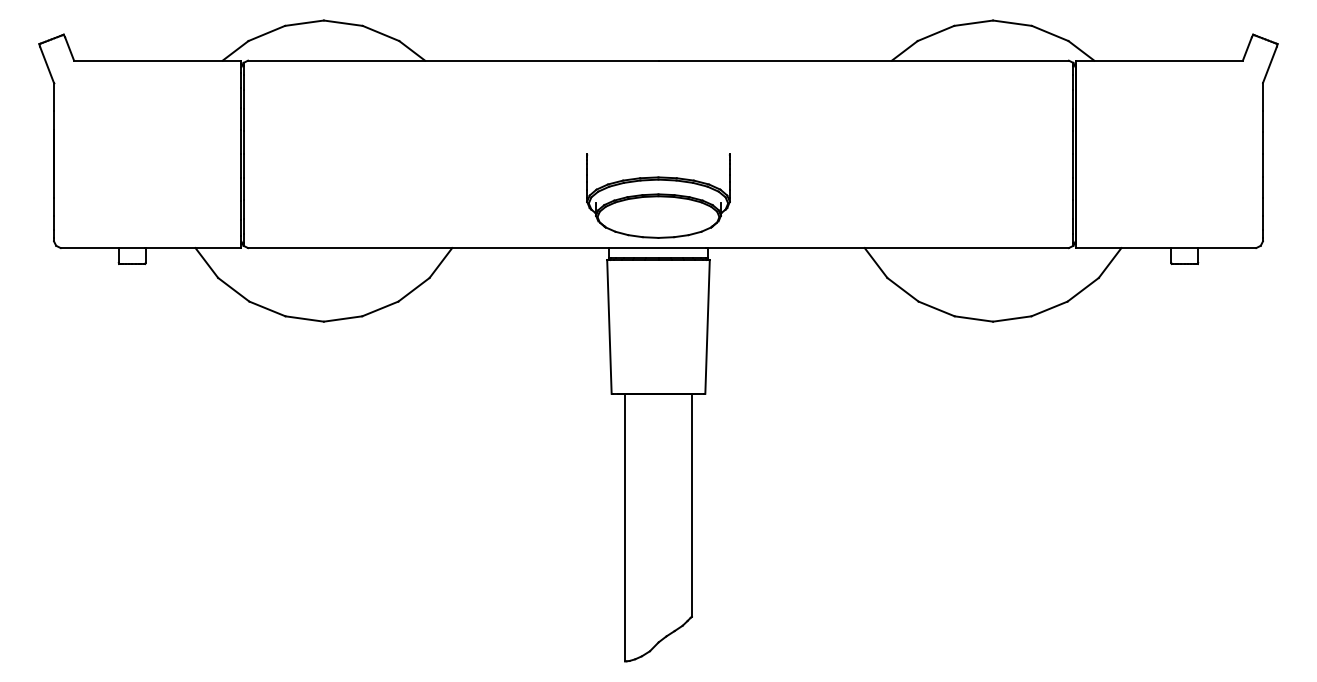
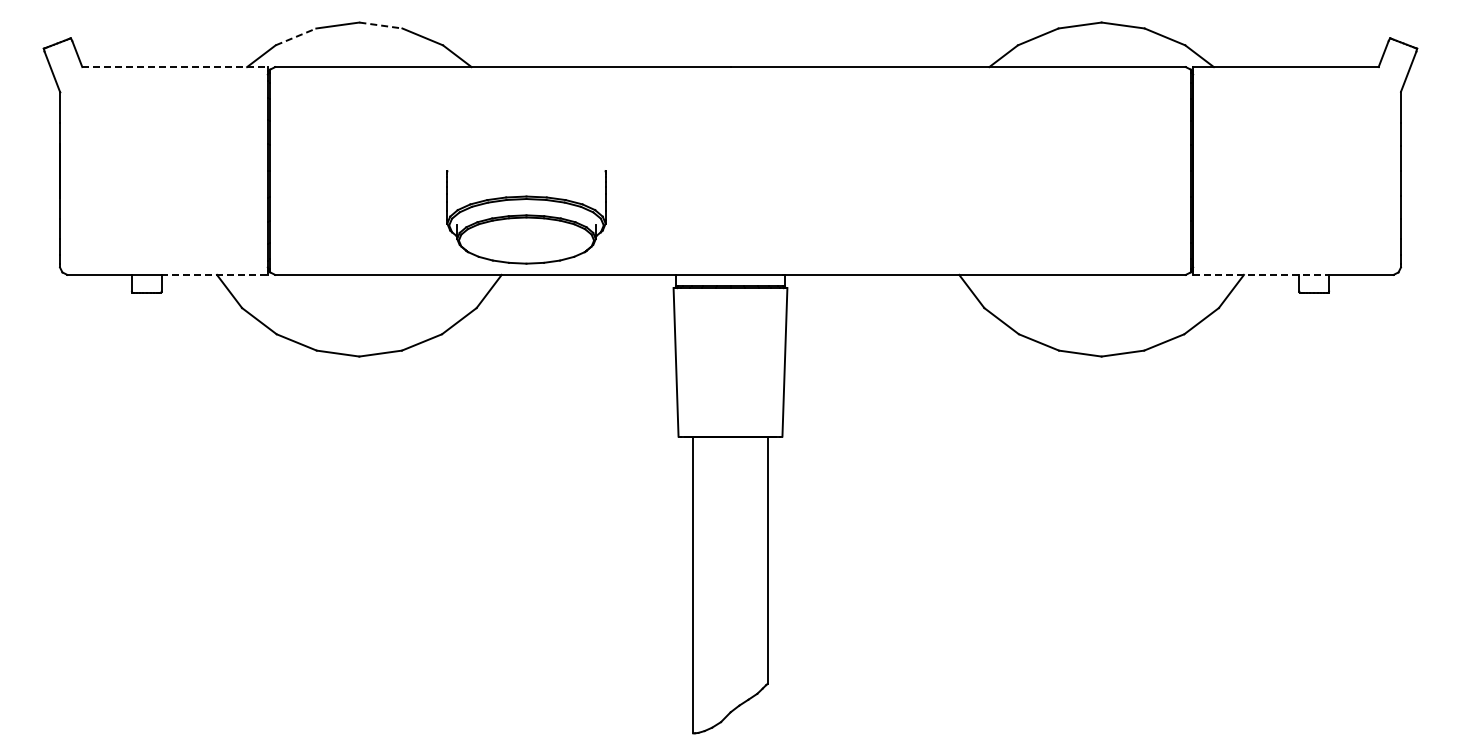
line: (342, 23) -> (380, 25), solid -> dashed
line: (267, 33) -> (296, 36), solid -> dashed
line: (158, 61) -> (175, 67), solid -> dashed
part: (658, 196) -> (526, 217), moved
line: (194, 247) -> (215, 274), solid -> dashed
line: (1137, 247) -> (1261, 274), solid -> dashed

